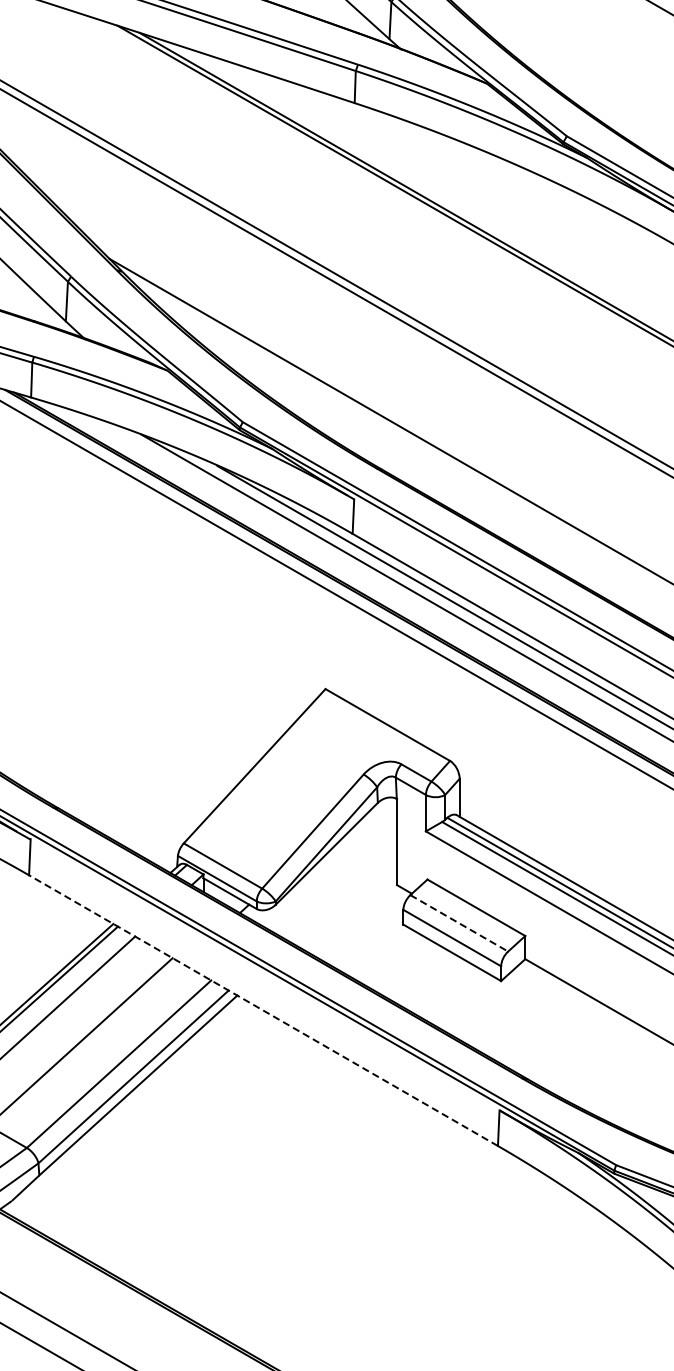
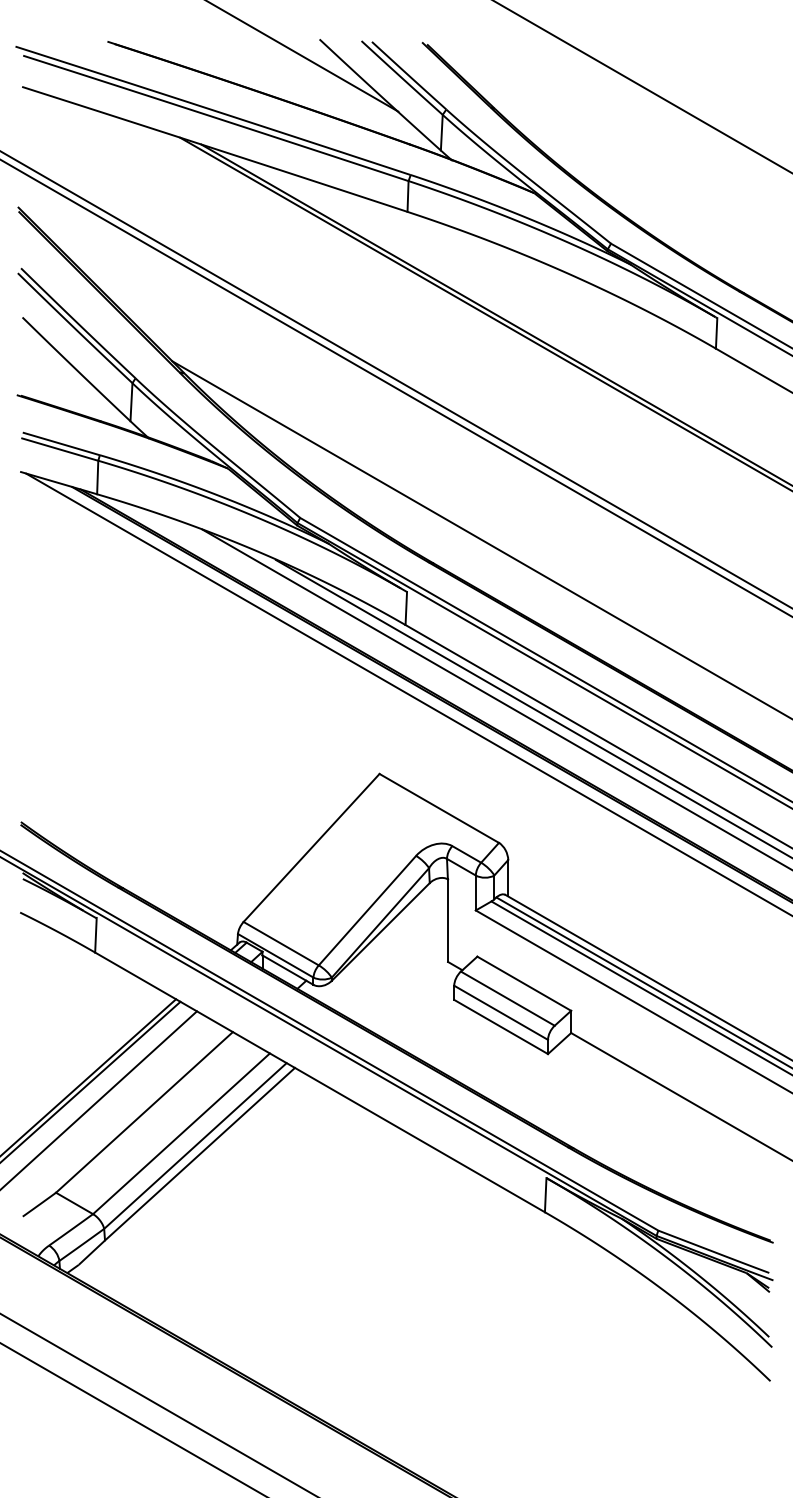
line: (459, 923) -> (508, 998), dashed -> solid
line: (263, 1010) -> (320, 1082), dashed -> solid

